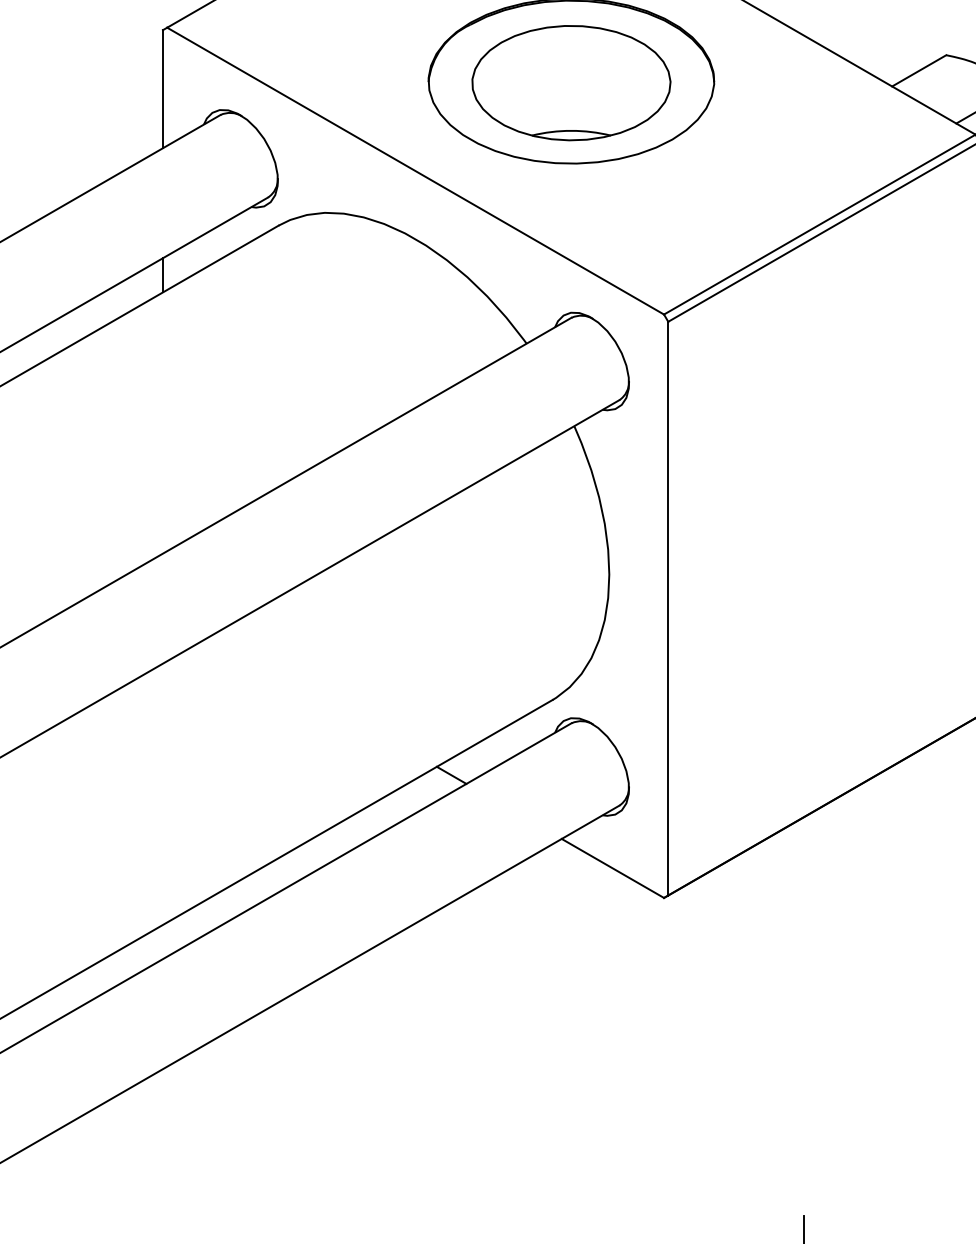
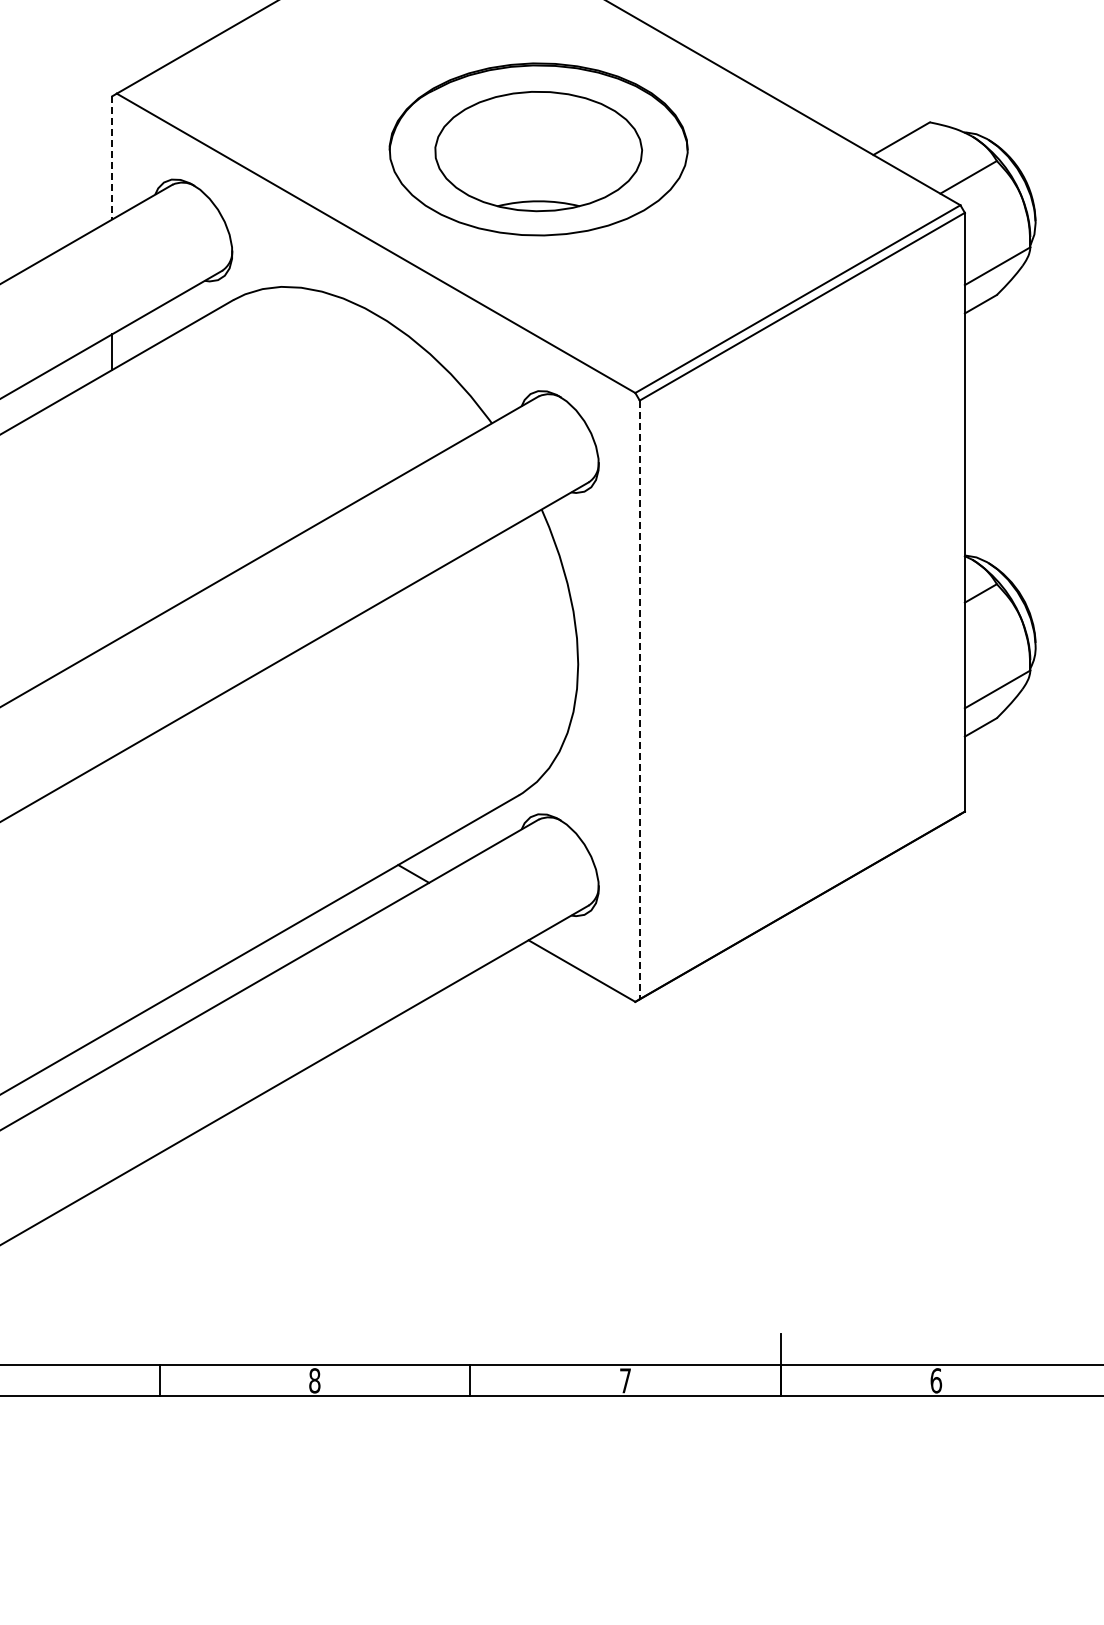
line: (163, 88) -> (112, 157), solid -> dashed
line: (668, 609) -> (639, 700), solid -> dashed

